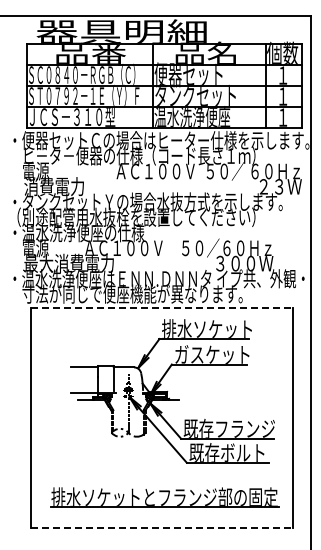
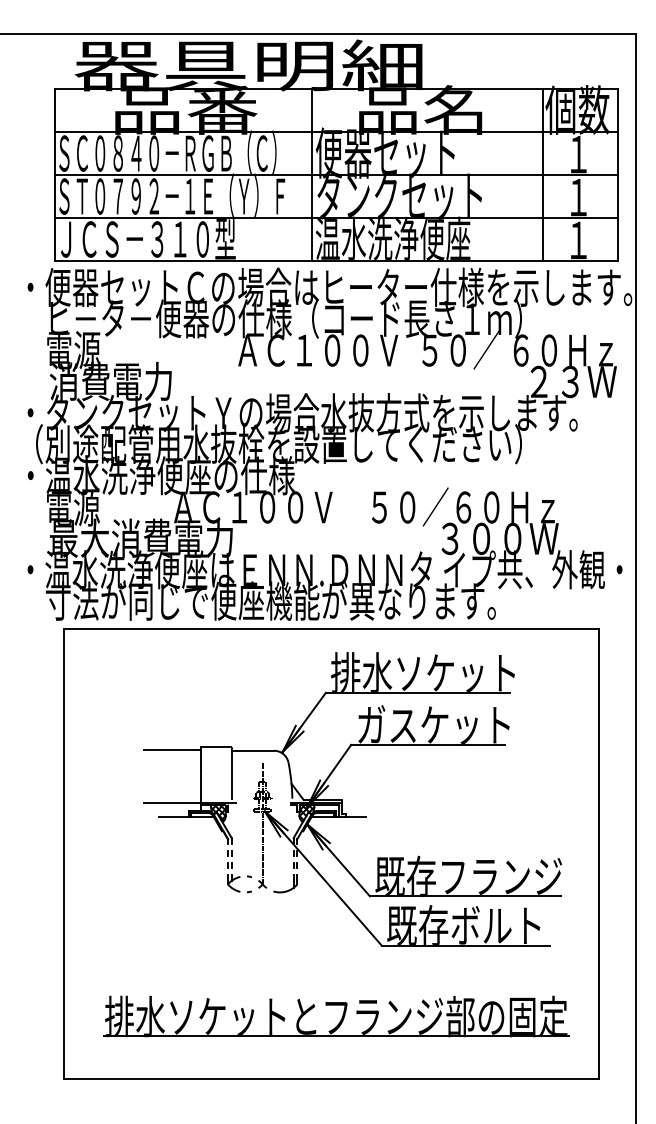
line: (162, 307) -> (332, 628), dashed -> solid
line: (162, 528) -> (332, 1079), dashed -> solid

